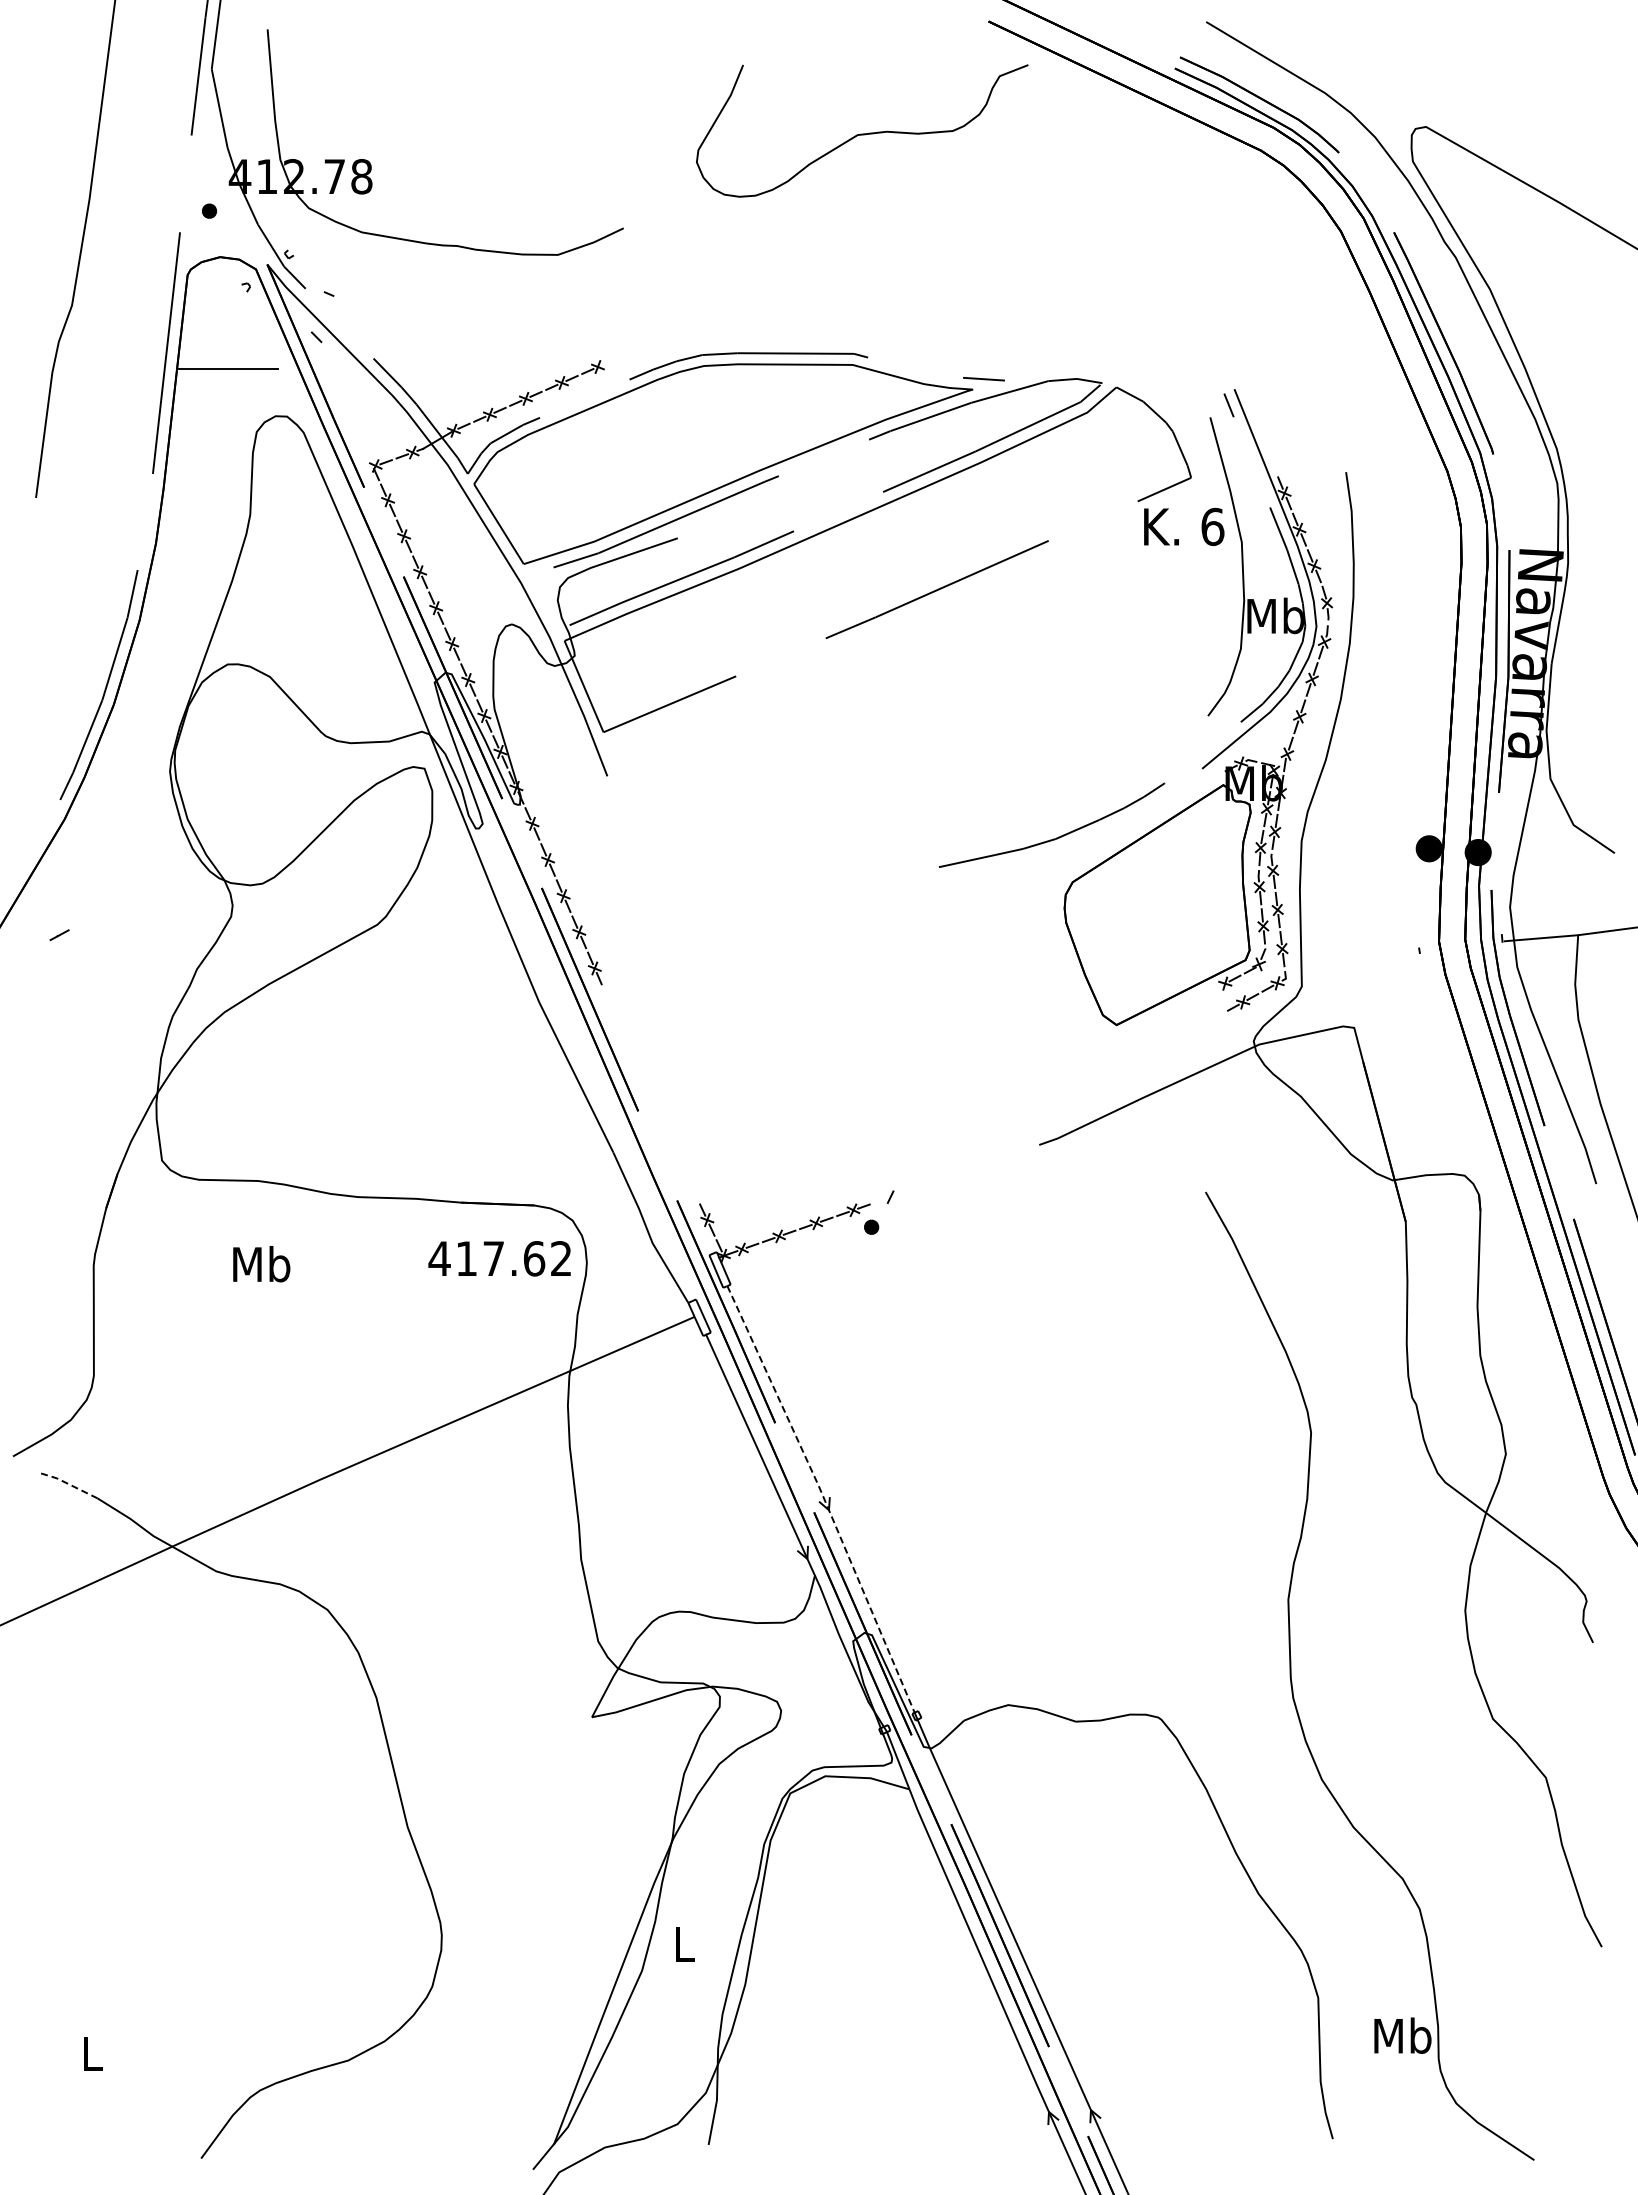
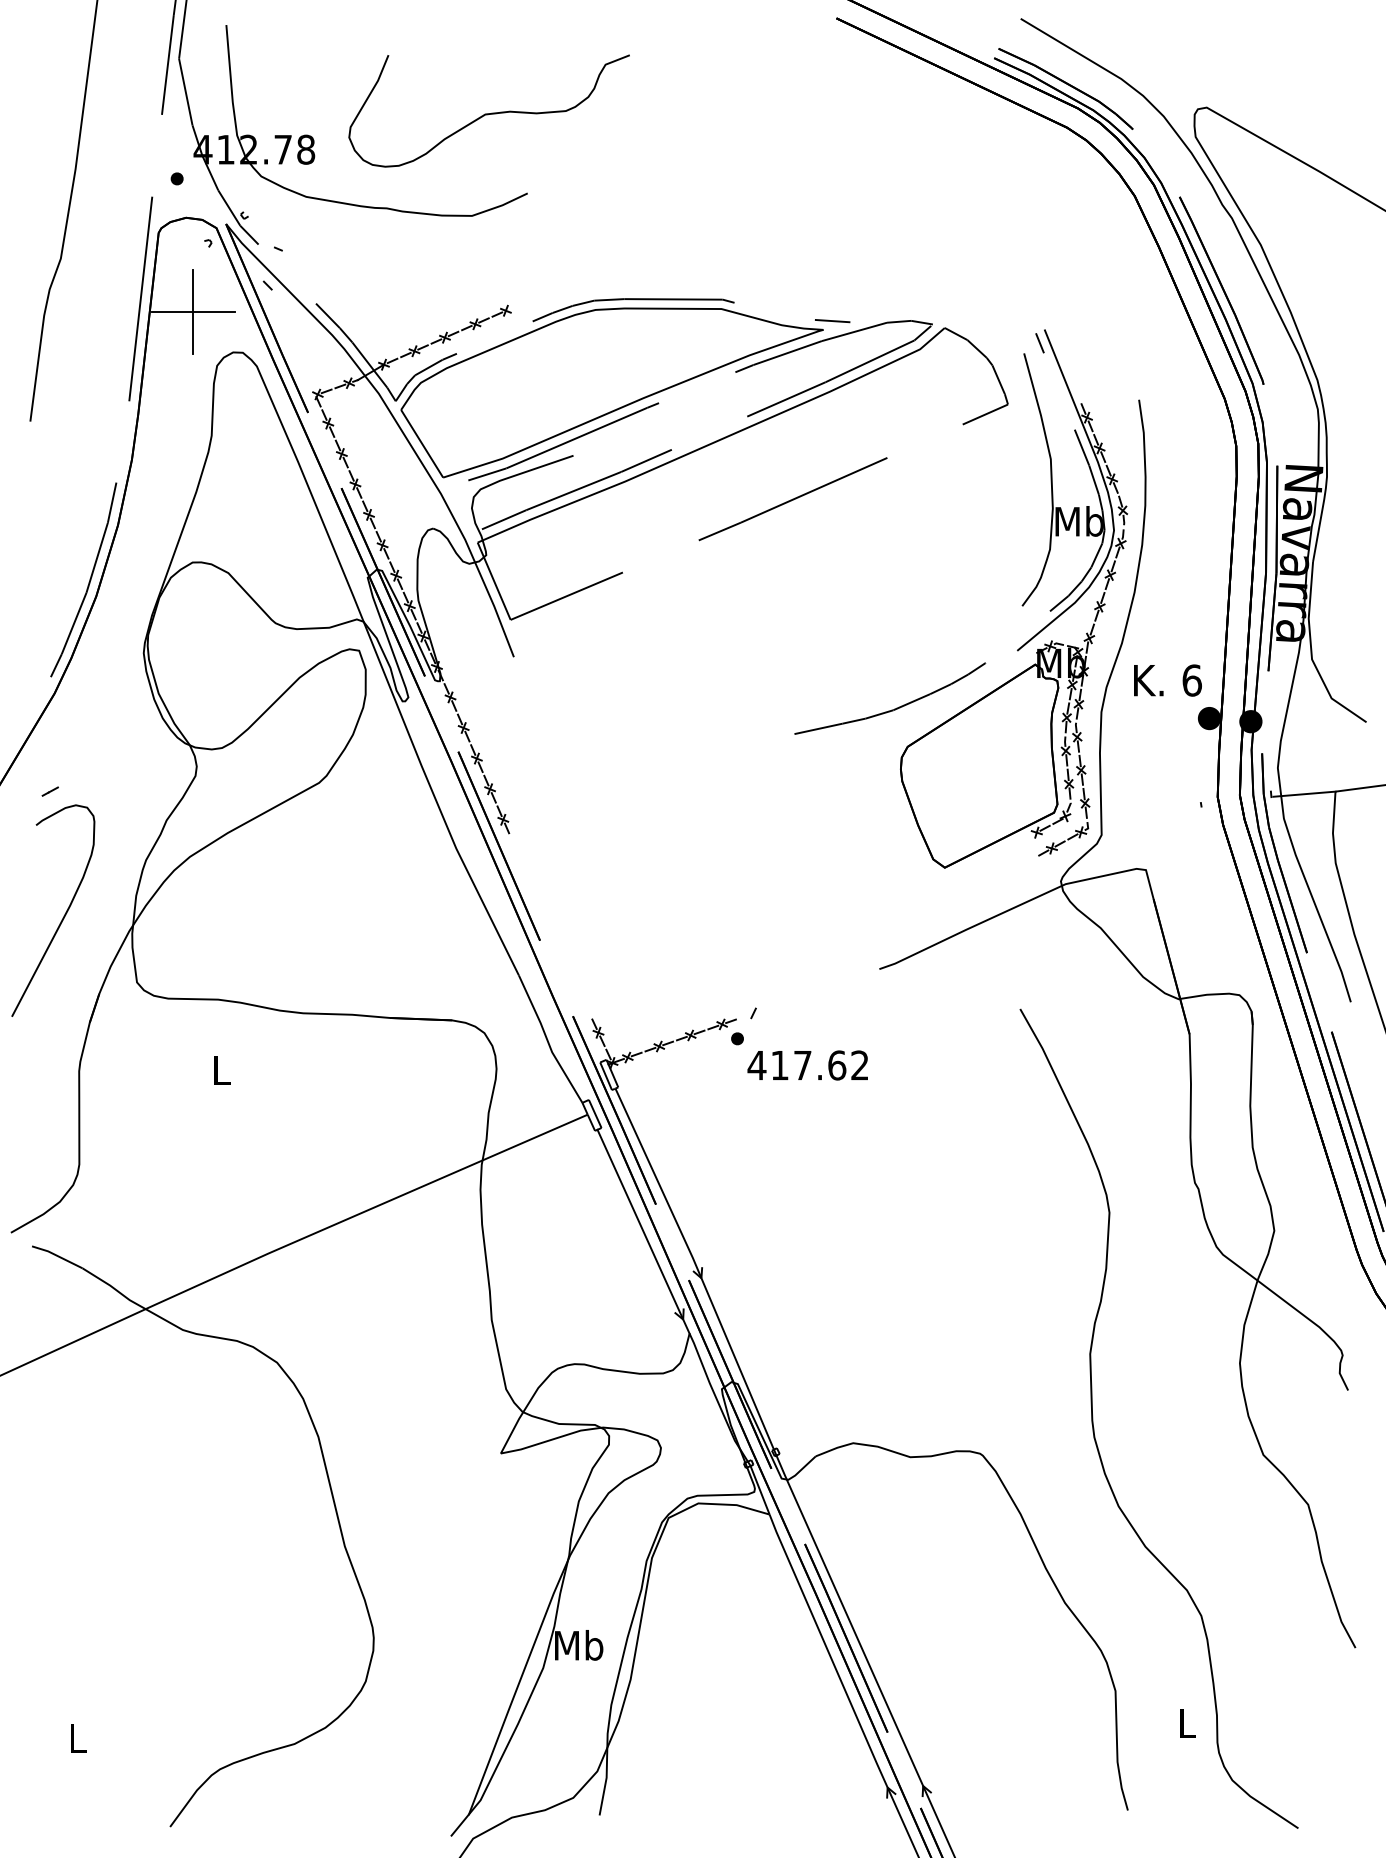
curve: (862, 133) -> (489, 113), moved
line: (228, 368) -> (193, 312), added
text: (1184, 526) -> (1168, 680), moved
curve: (75, 1081) -> (63, 915), added
text: (499, 1258) -> (807, 1065), moved
text: (261, 1264) -> (221, 1070), Mb -> L
line: (67, 1483) -> (57, 1255), dashed -> solid
line: (823, 1497) -> (696, 1267), dashed -> solid
text: (684, 1943) -> (579, 1644), L -> Mb
text: (1402, 2035) -> (1186, 1722), Mb -> L

